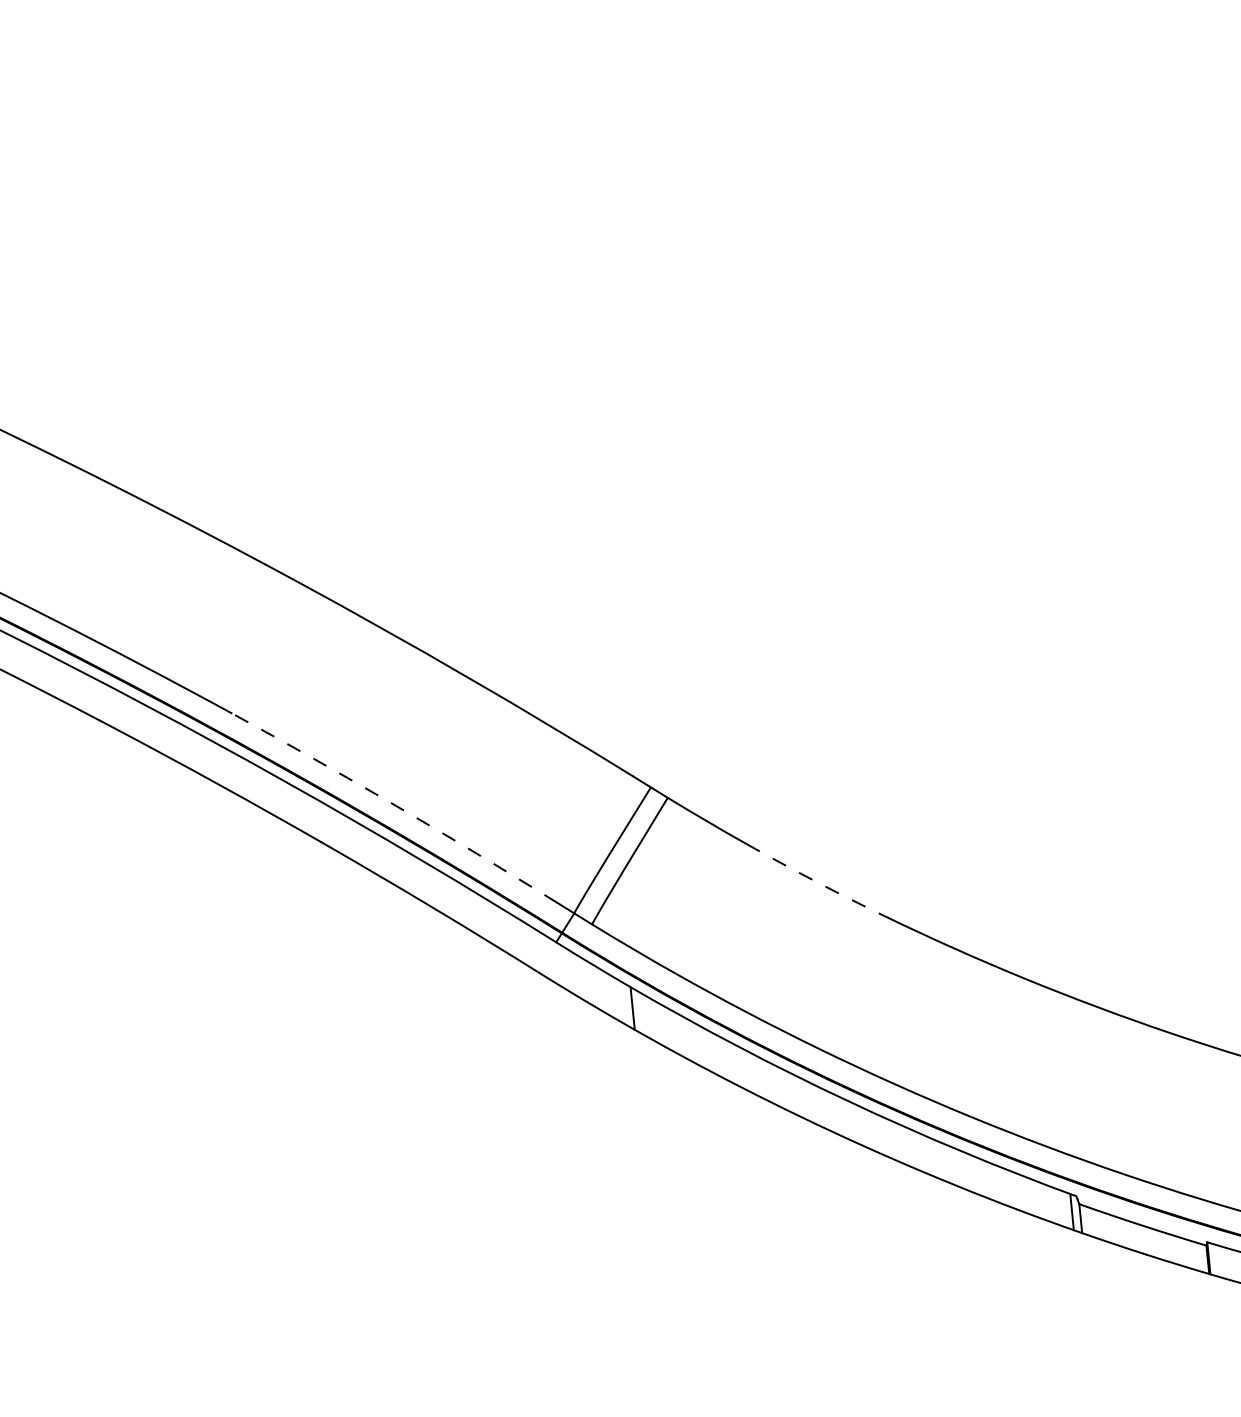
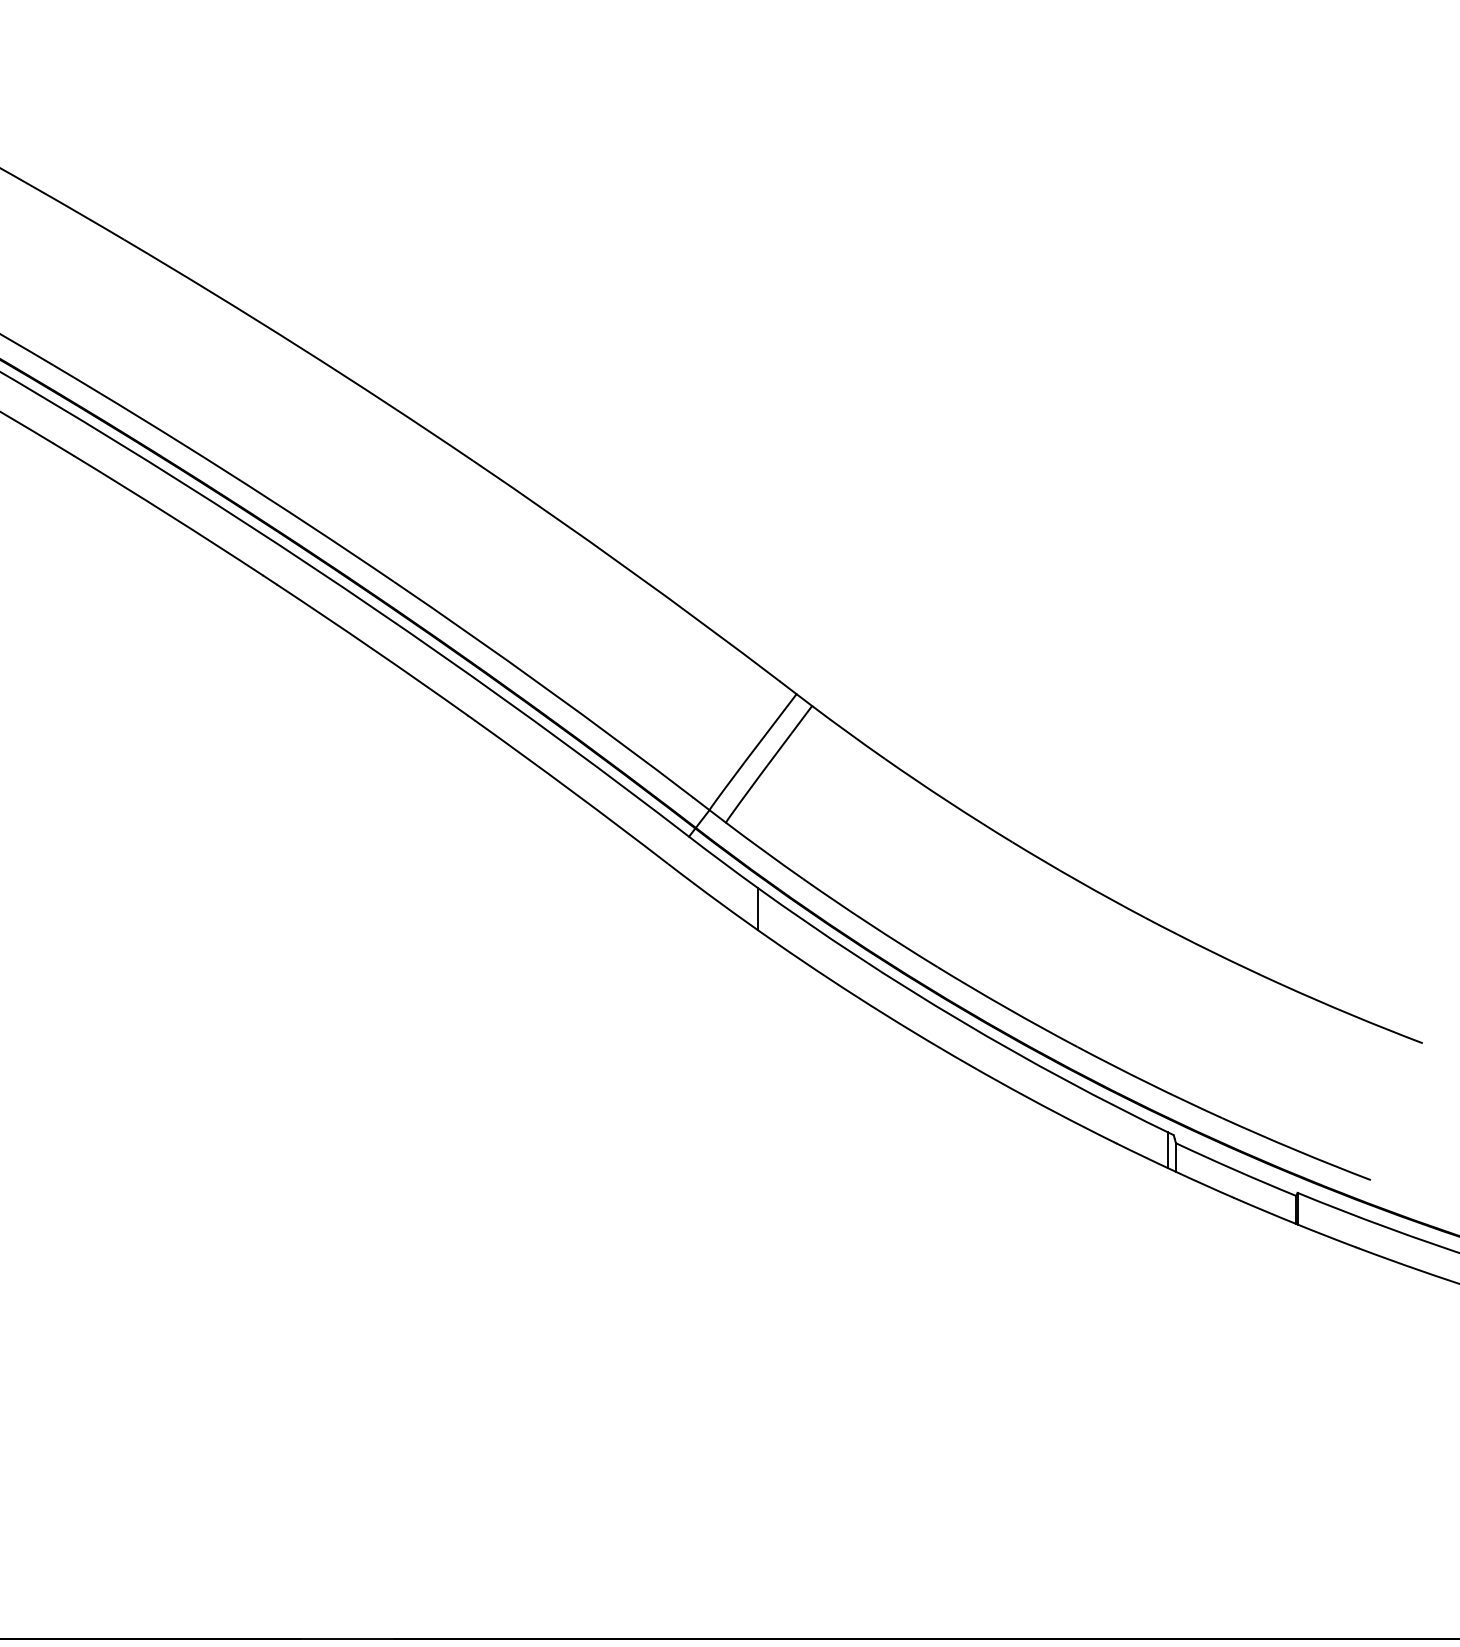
arc: (396, 805) -> (545, 687), dashed -> solid
arc: (815, 880) -> (948, 801), dashed -> solid

